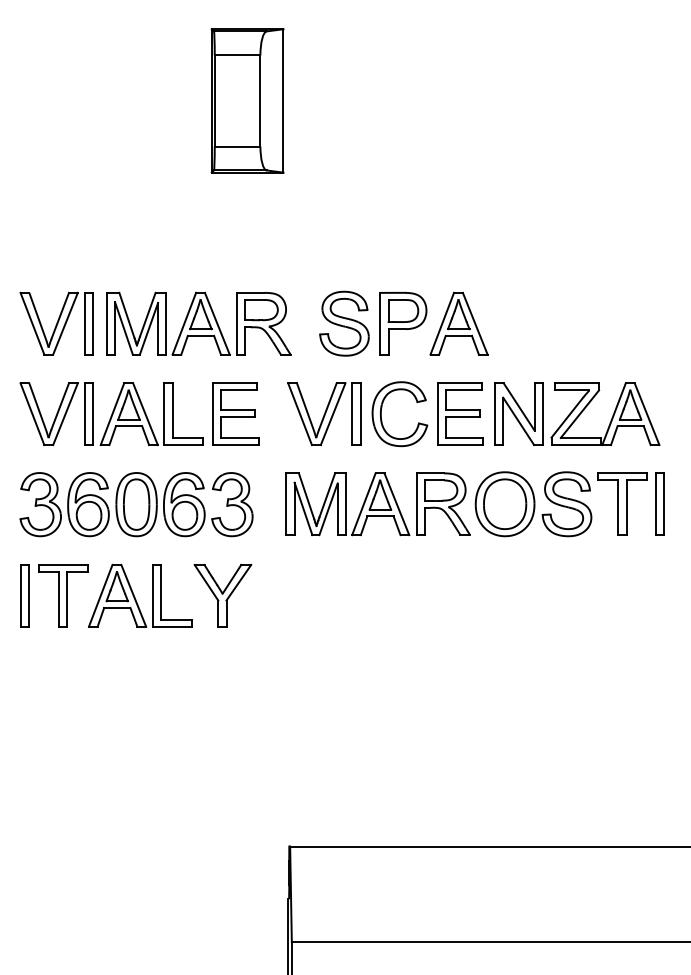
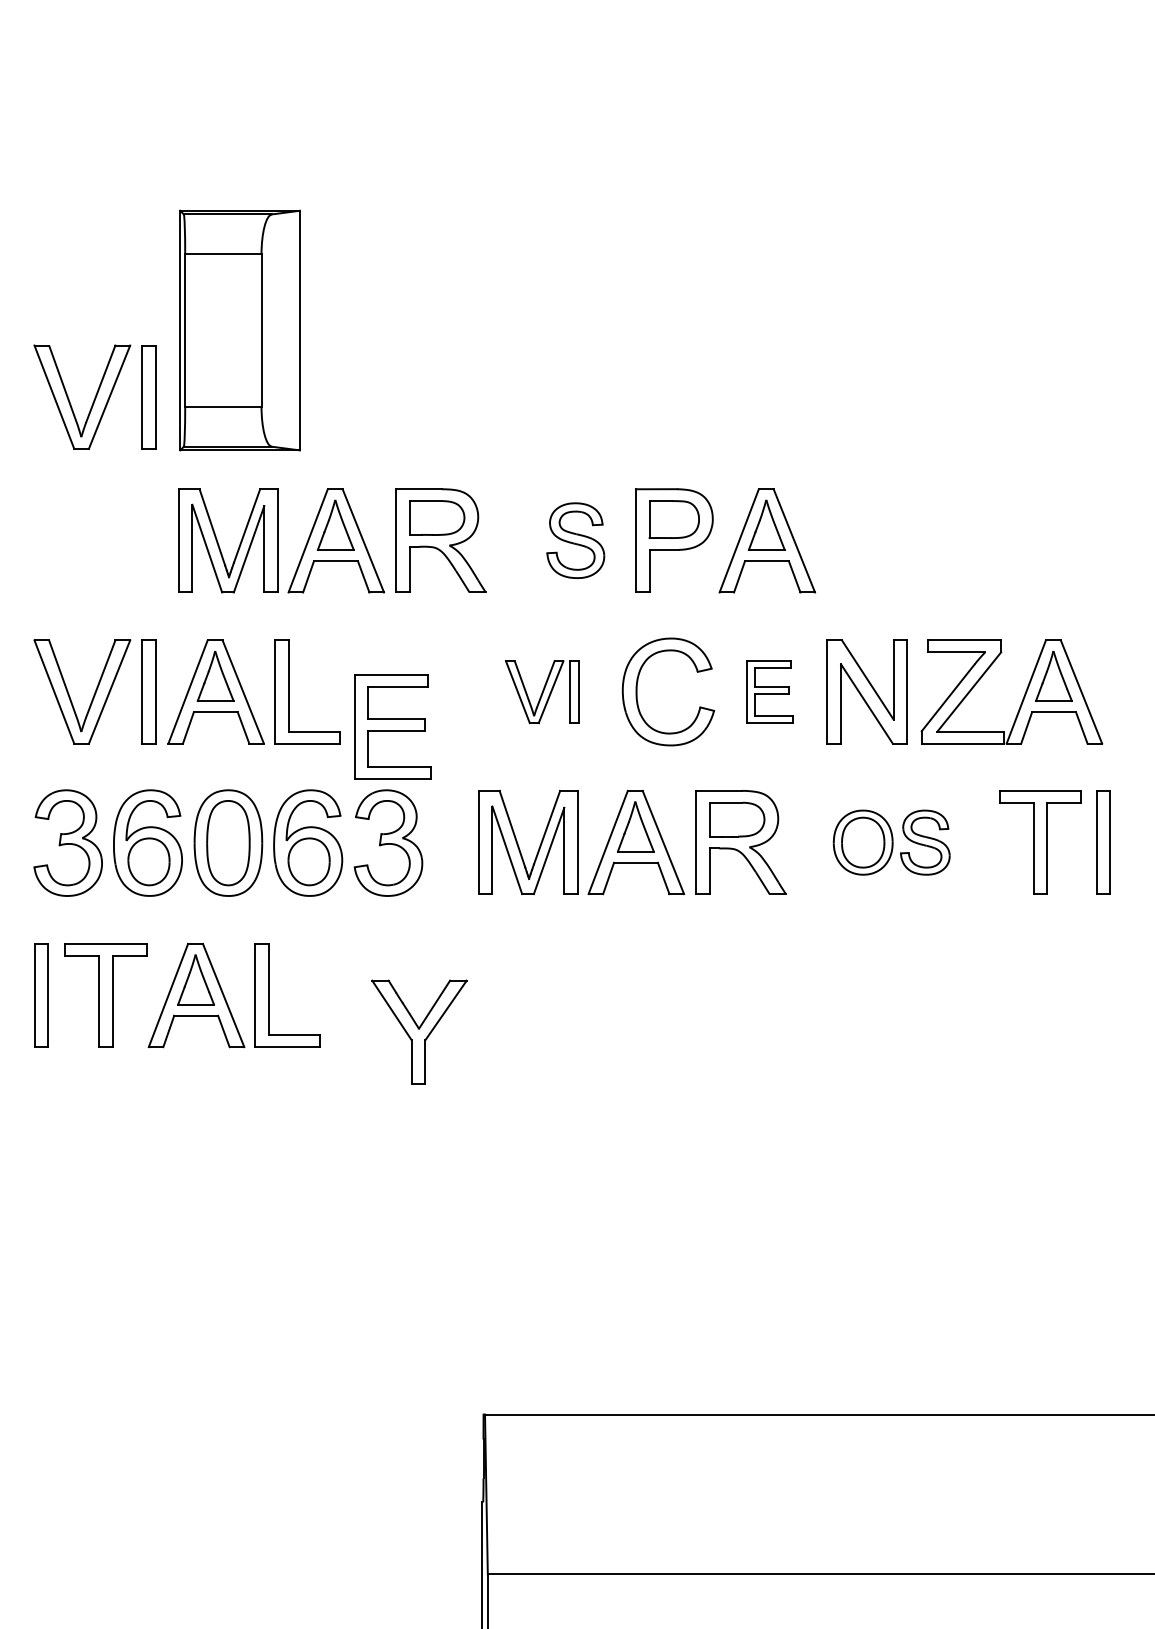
part: (247, 100) -> (239, 329), moved
part: (56, 323) -> (94, 396), moved
part: (344, 323) -> (575, 540), size x0.7
part: (235, 413) -> (391, 725), moved
part: (460, 413) -> (769, 690), size x0.6
part: (324, 414) -> (542, 692), size x0.6
part: (533, 504) -> (891, 842), size x0.6
part: (222, 595) -> (418, 1031), moved

